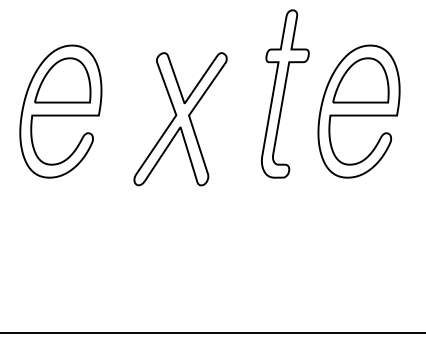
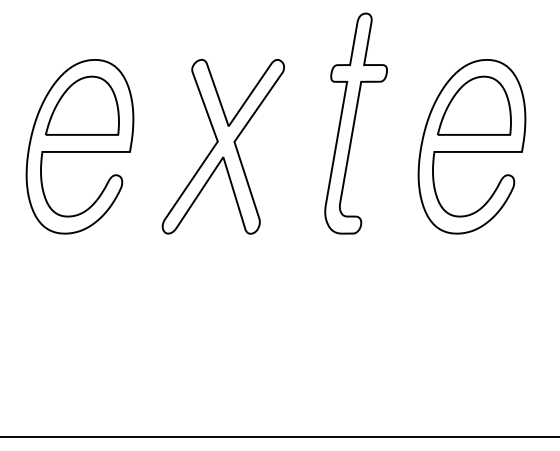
part: (284, 93) -> (355, 123), moved
part: (179, 119) -> (222, 146), moved

